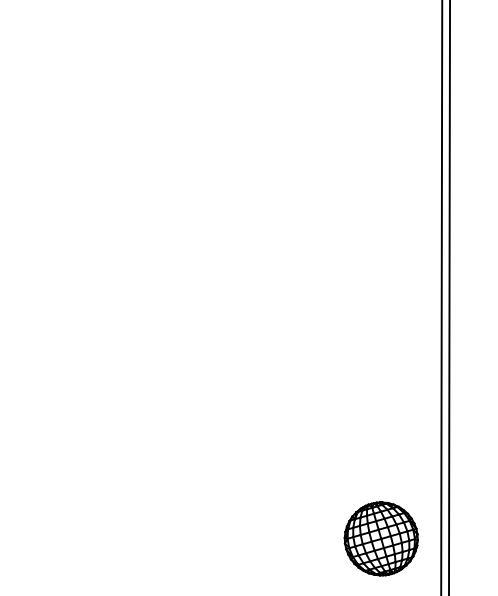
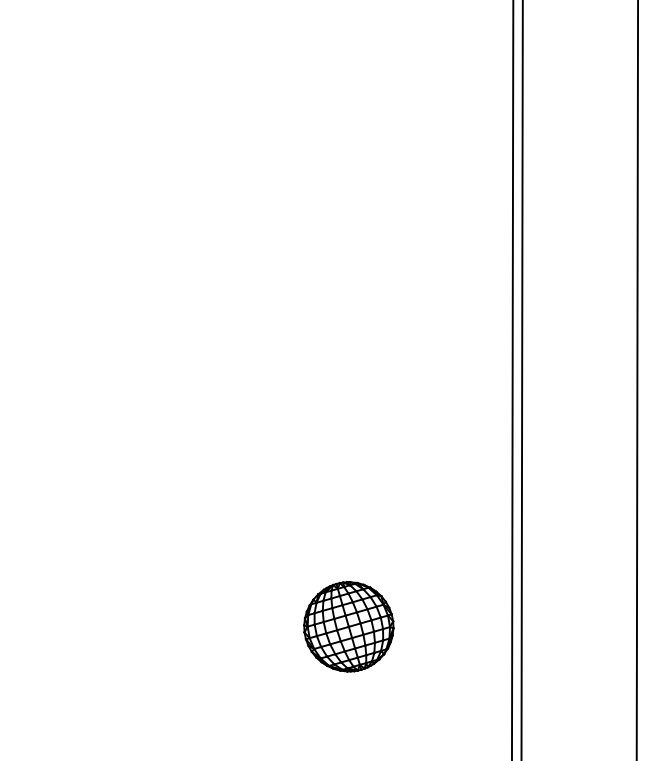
part: (380, 538) -> (348, 626), moved

